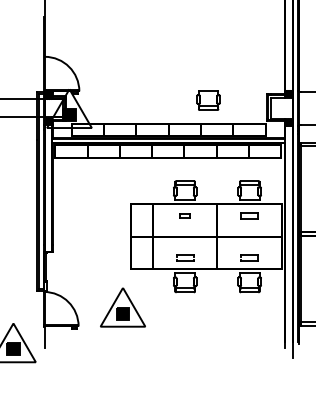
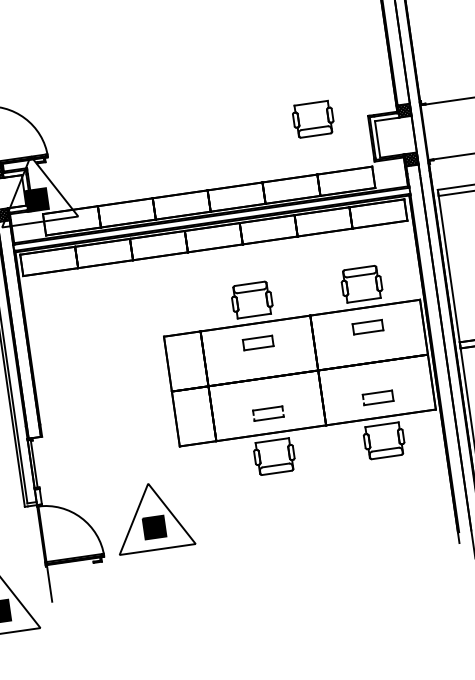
part: (208, 100) -> (313, 119), moved
part: (185, 215) -> (258, 342), size x1.67
part: (122, 307) -> (152, 517), moved

